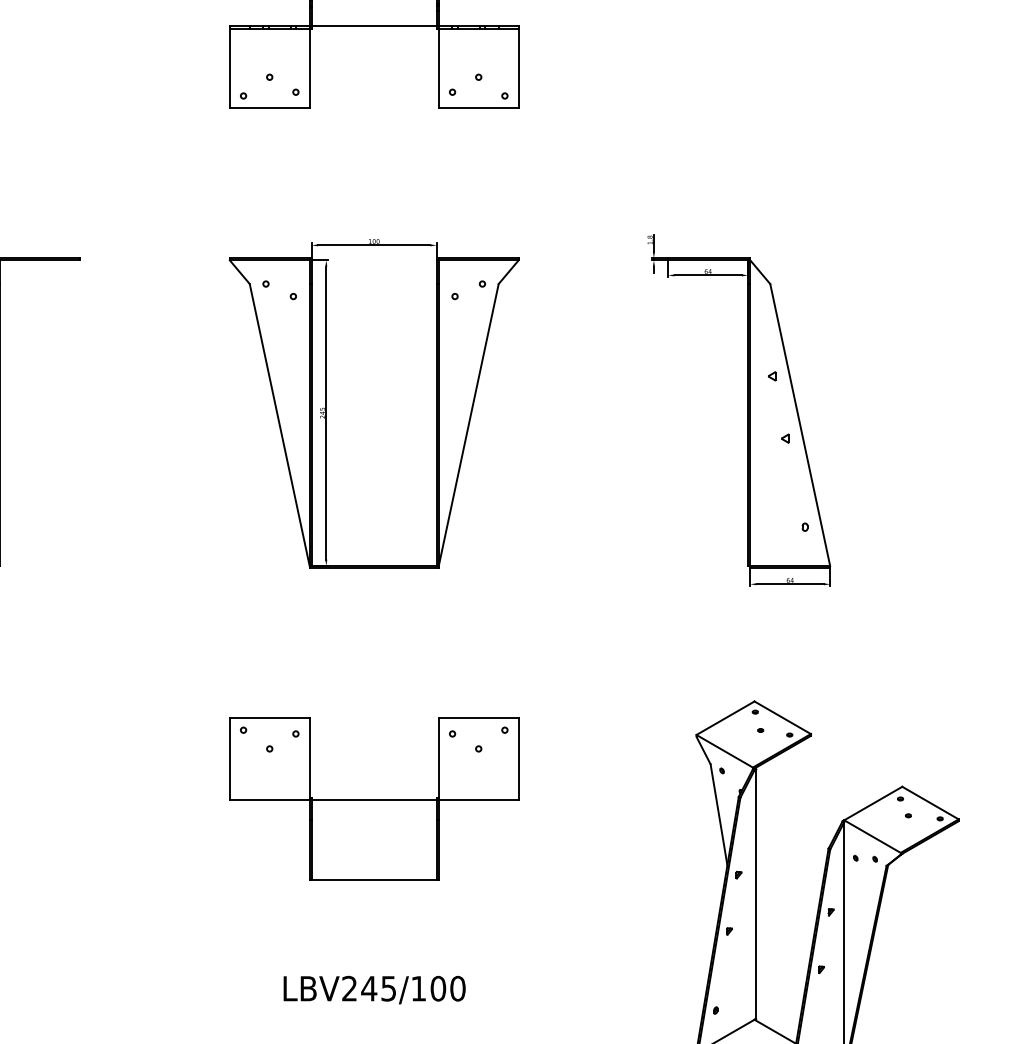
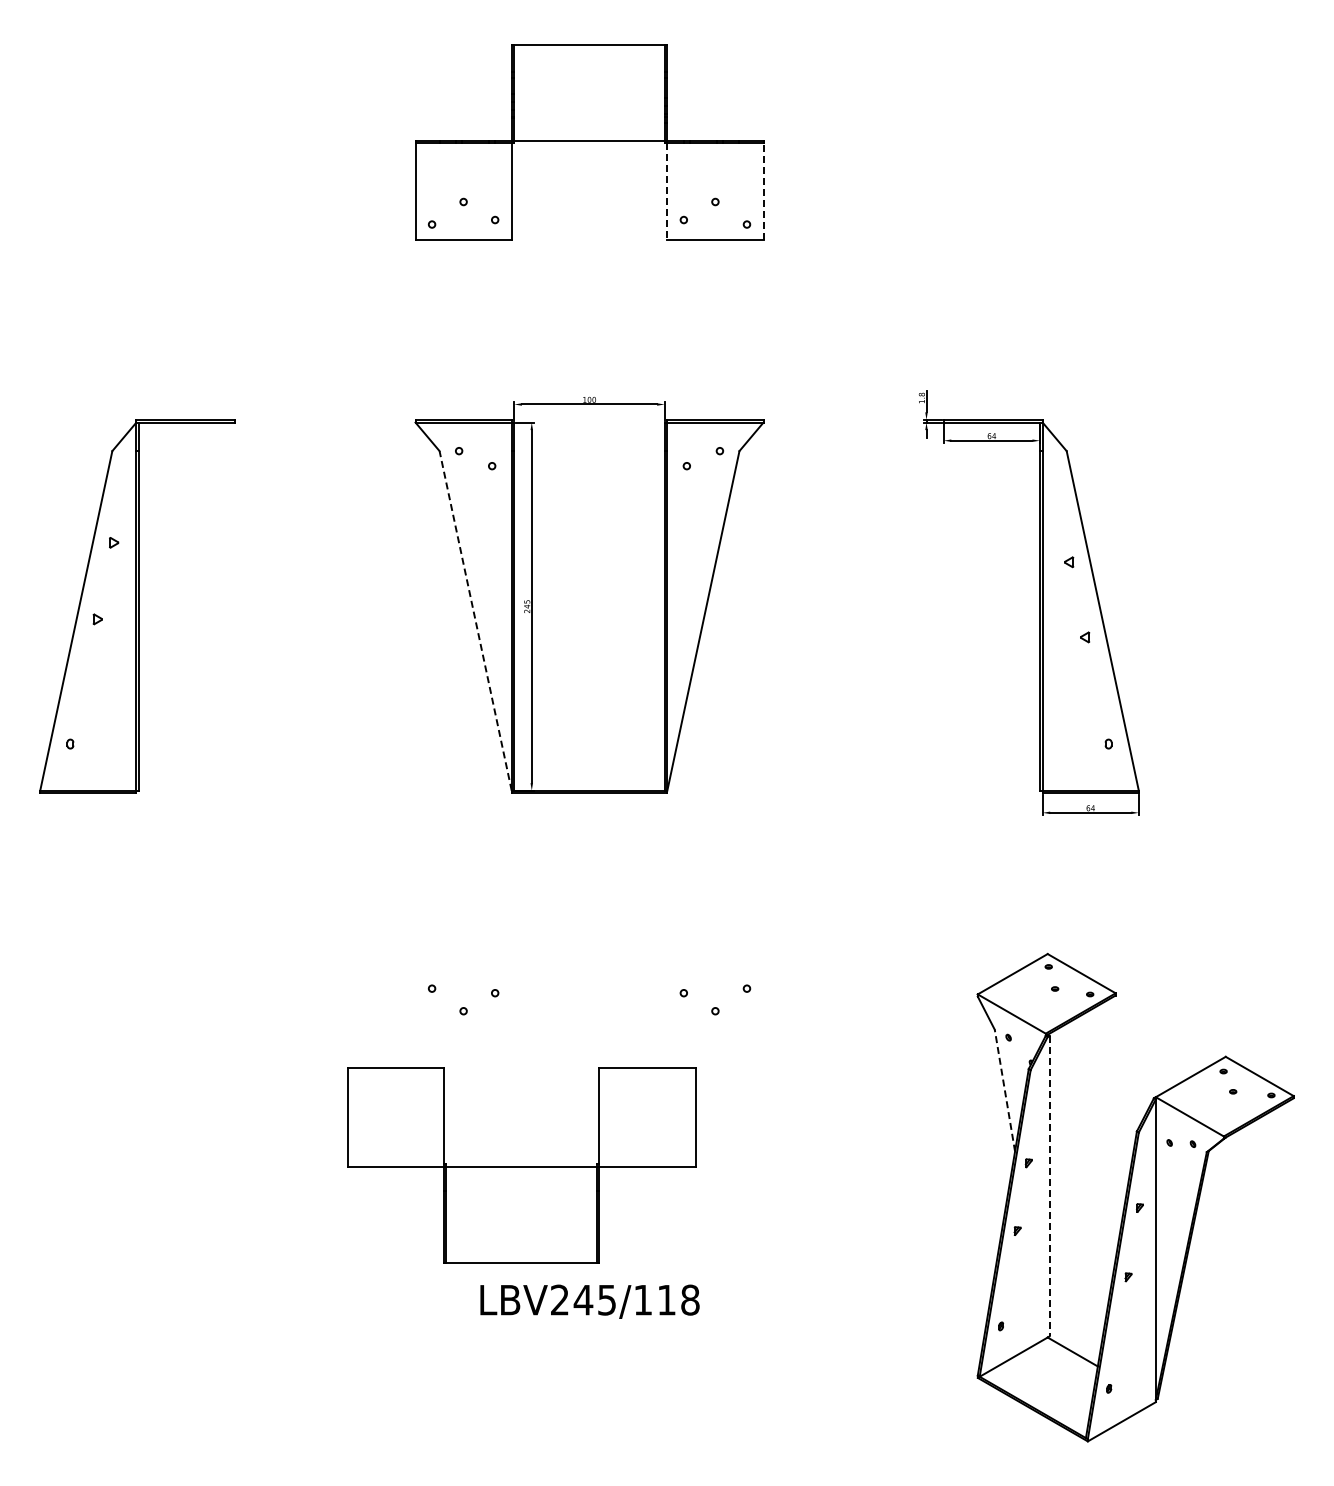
line: (518, 68) -> (763, 191), solid -> dashed
line: (438, 69) -> (667, 192), solid -> dashed
line: (279, 424) -> (475, 620), solid -> dashed
part: (374, 798) -> (521, 1165), moved
line: (718, 814) -> (1004, 1090), solid -> dashed
line: (756, 894) -> (1049, 1186), solid -> dashed
text: (448, 988) -> (678, 1299), LBV245/100 -> LBV245/118

